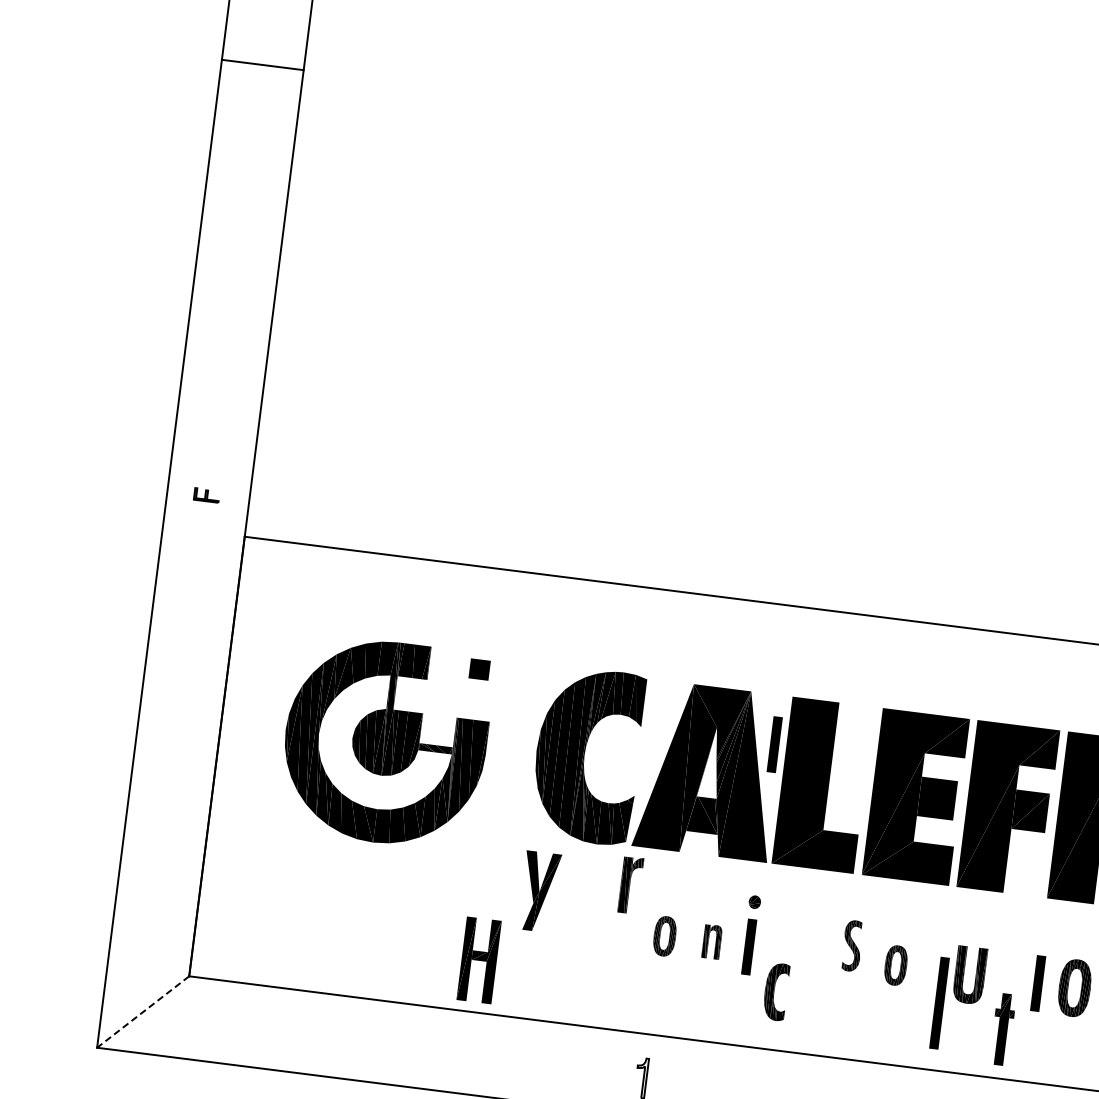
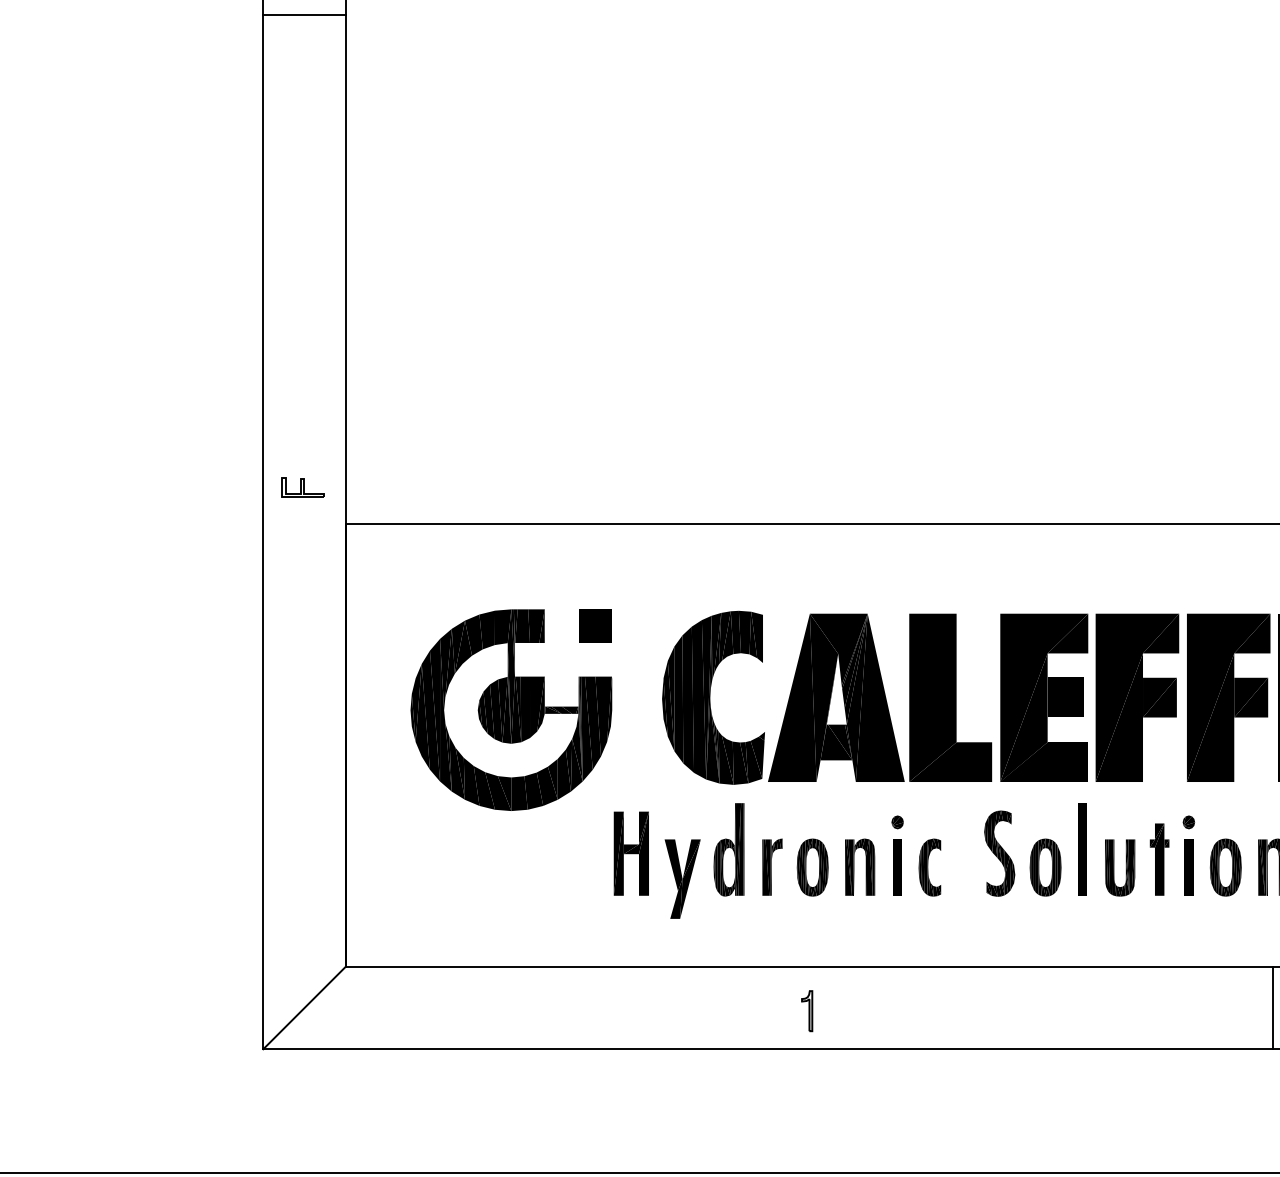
line: (262, 65) -> (304, 15), moved
part: (206, 495) -> (302, 487), size x1.67
part: (479, 668) -> (595, 625), size x1.67
part: (774, 744) -> (897, 663), removed
part: (630, 884) -> (772, 866), moved
part: (539, 891) -> (682, 878), moved
part: (583, 907) -> (728, 849), added
part: (664, 936) -> (812, 867), size x1.43
part: (1043, 938) -> (1188, 822), added
part: (712, 941) -> (860, 866), size x1.67
part: (852, 945) -> (999, 853), size x1.67
part: (478, 960) -> (630, 853), moved
part: (895, 965) -> (1045, 867), size x1.43
part: (775, 991) -> (929, 867), moved
part: (939, 1003) -> (1082, 849), moved
line: (143, 1012) -> (304, 1008), dashed -> solid
part: (1002, 1029) -> (1159, 859), moved

